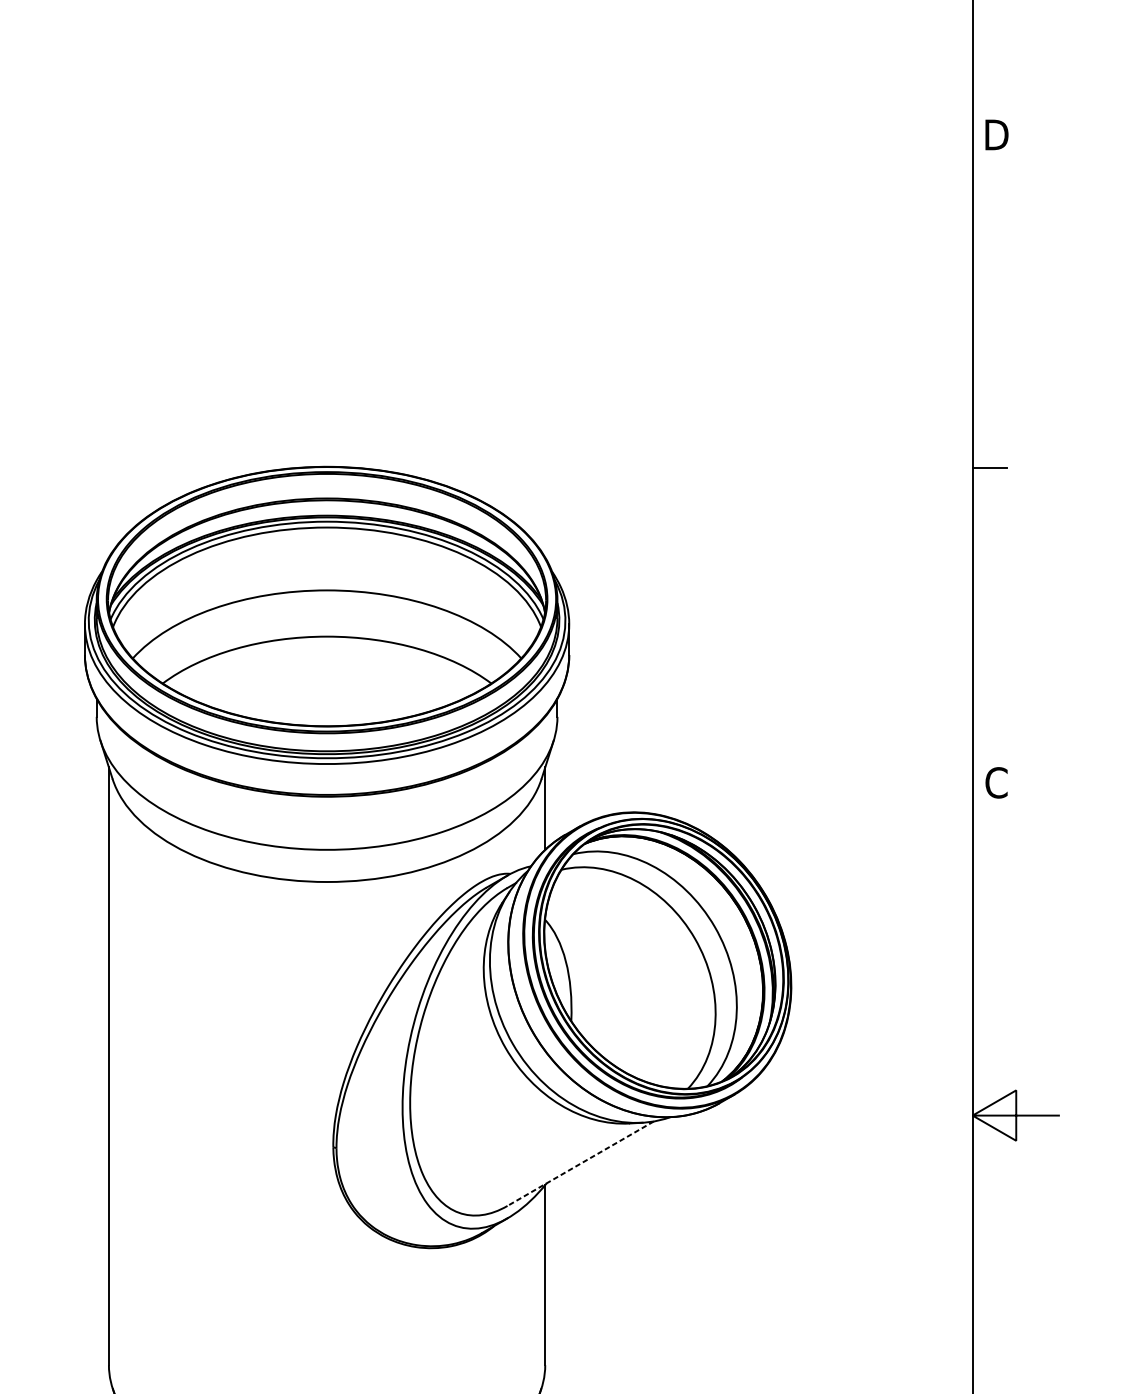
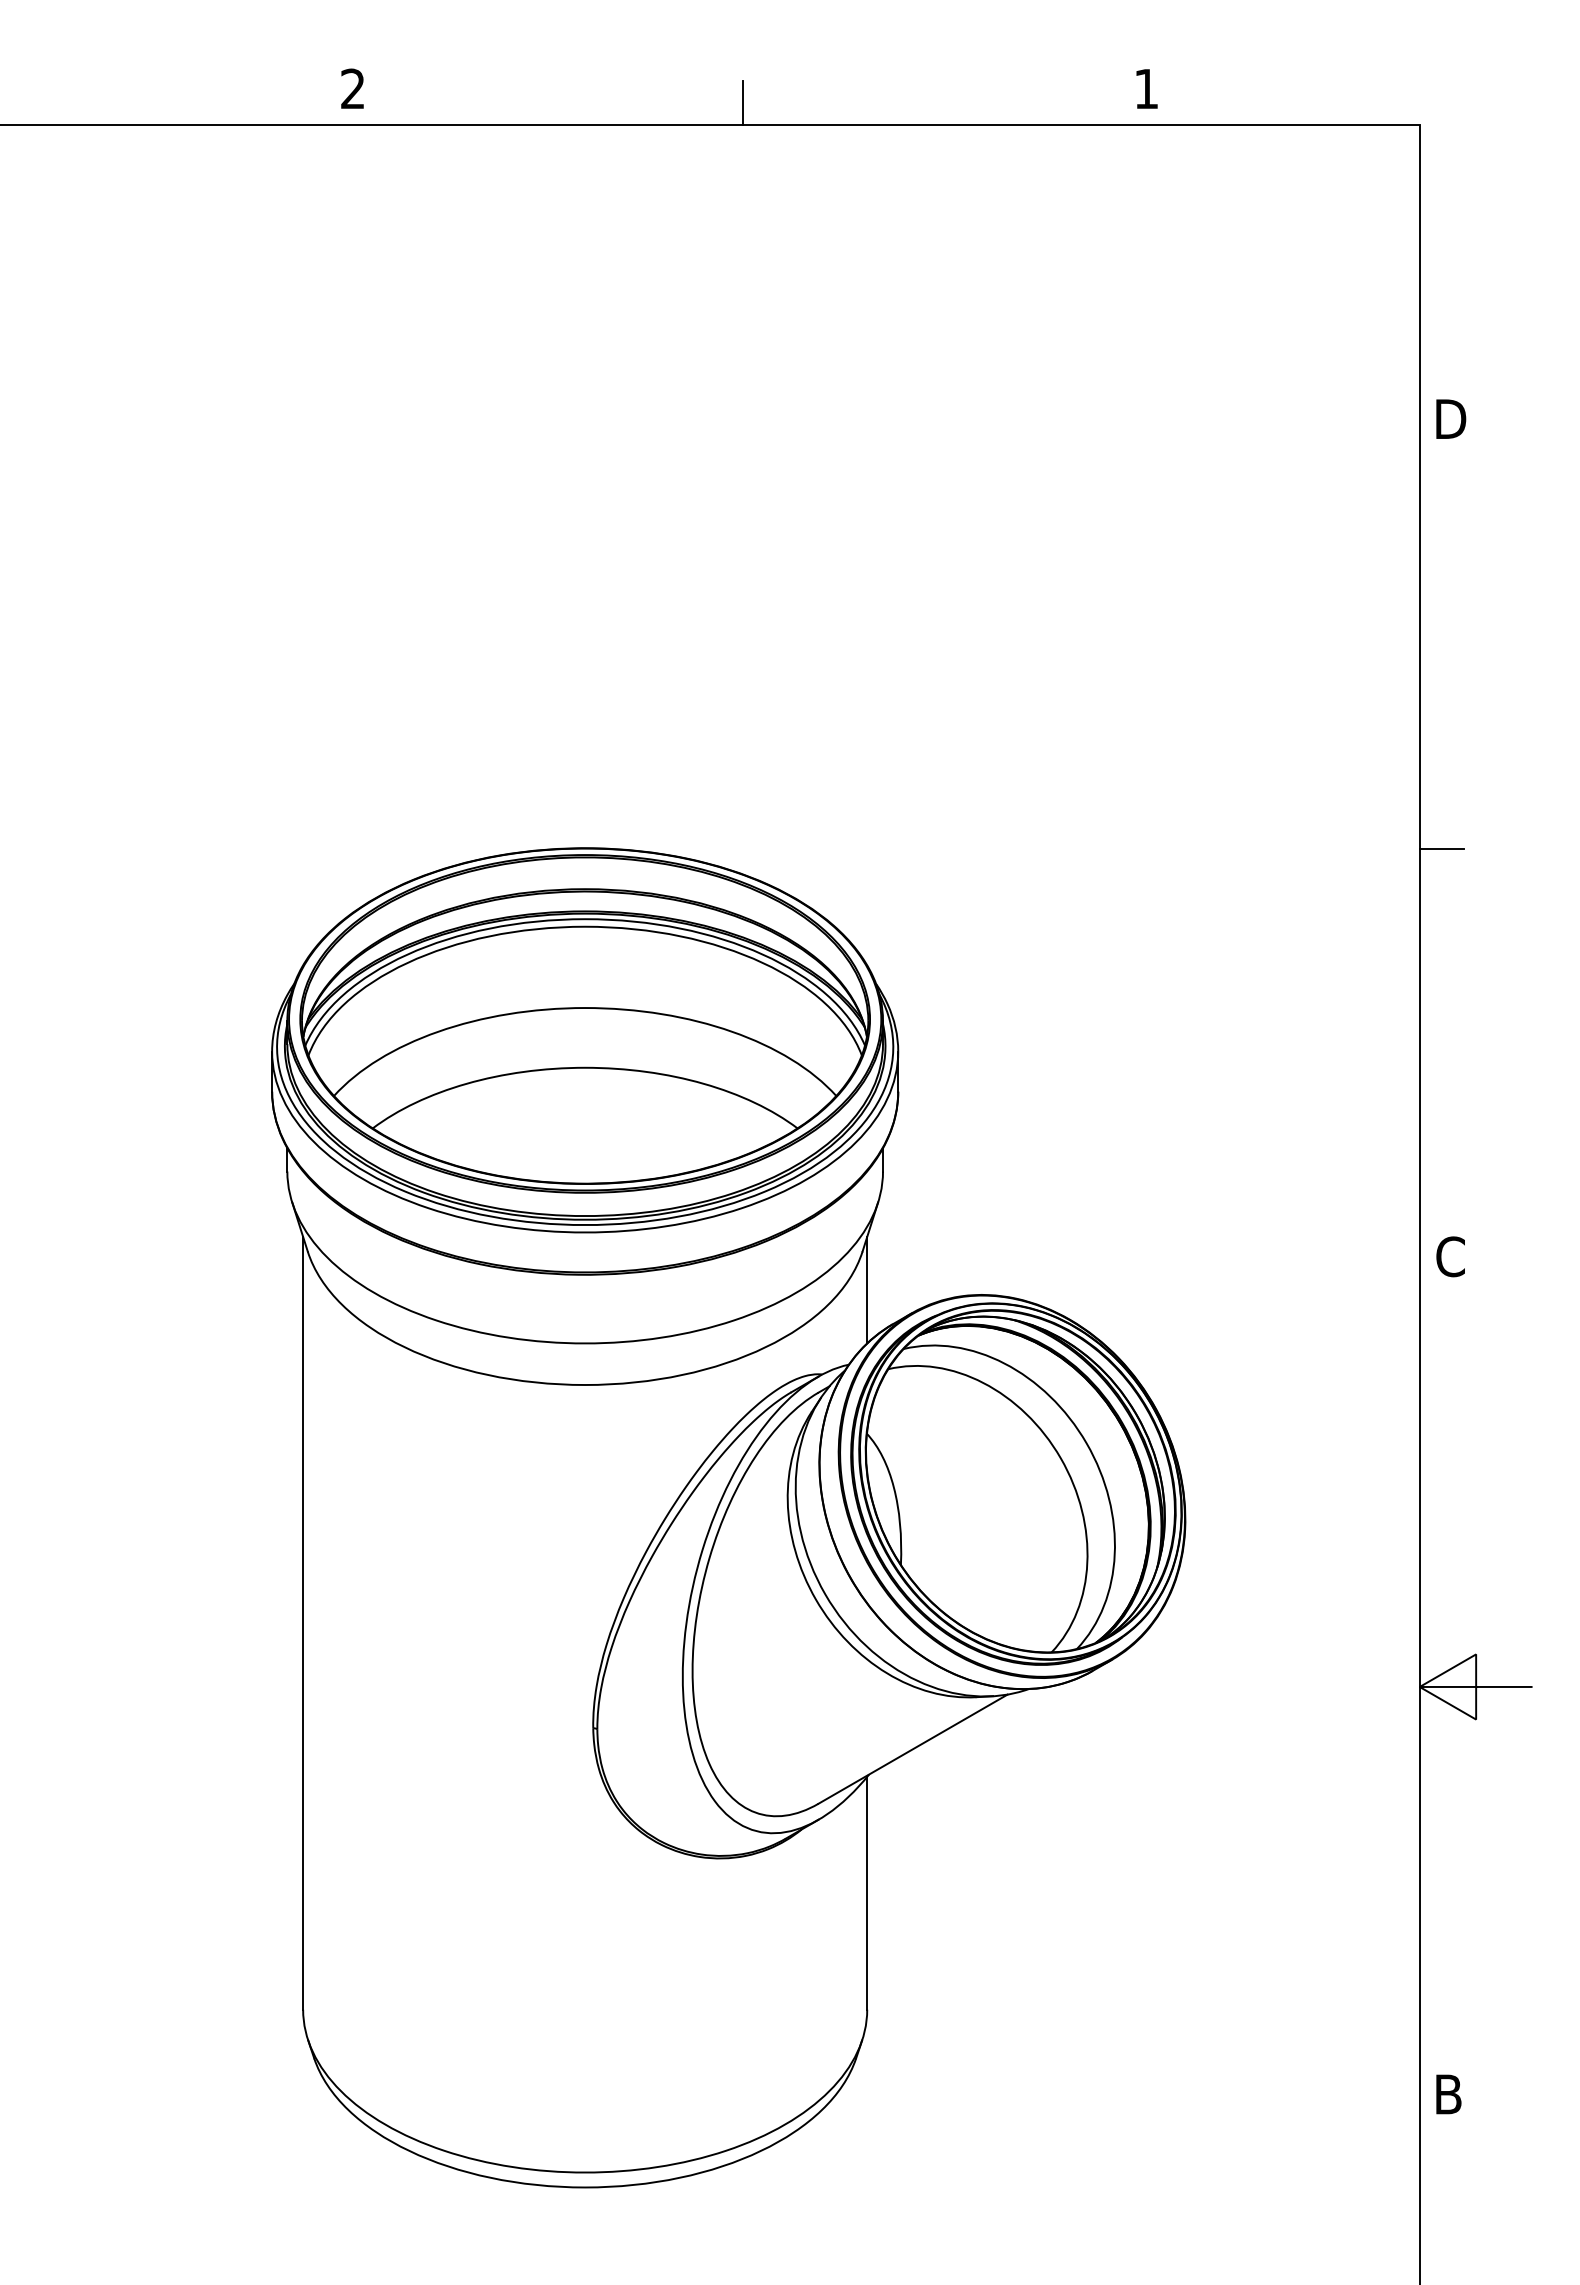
line: (580, 1163) -> (912, 1749), dashed -> solid

